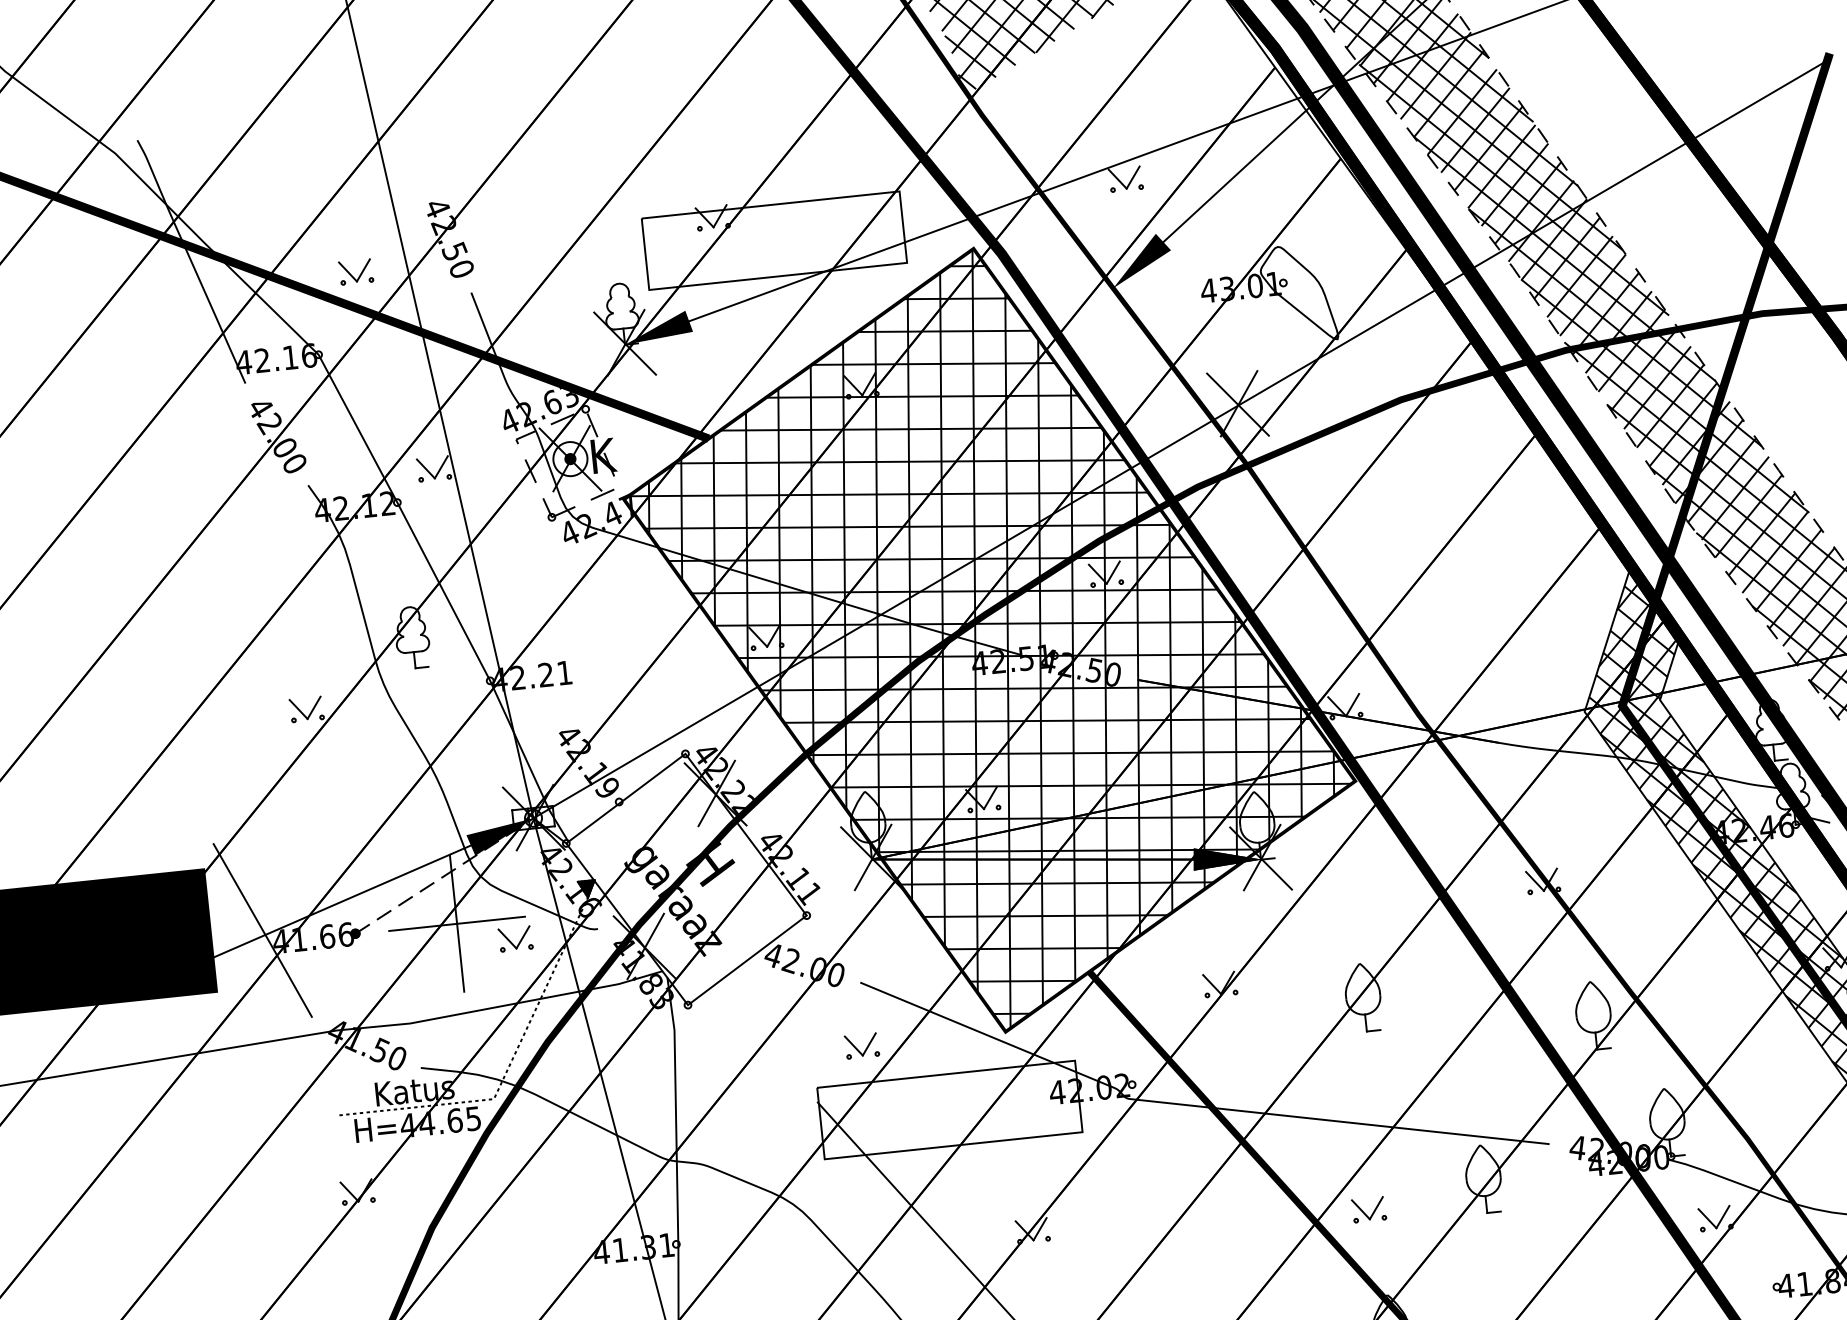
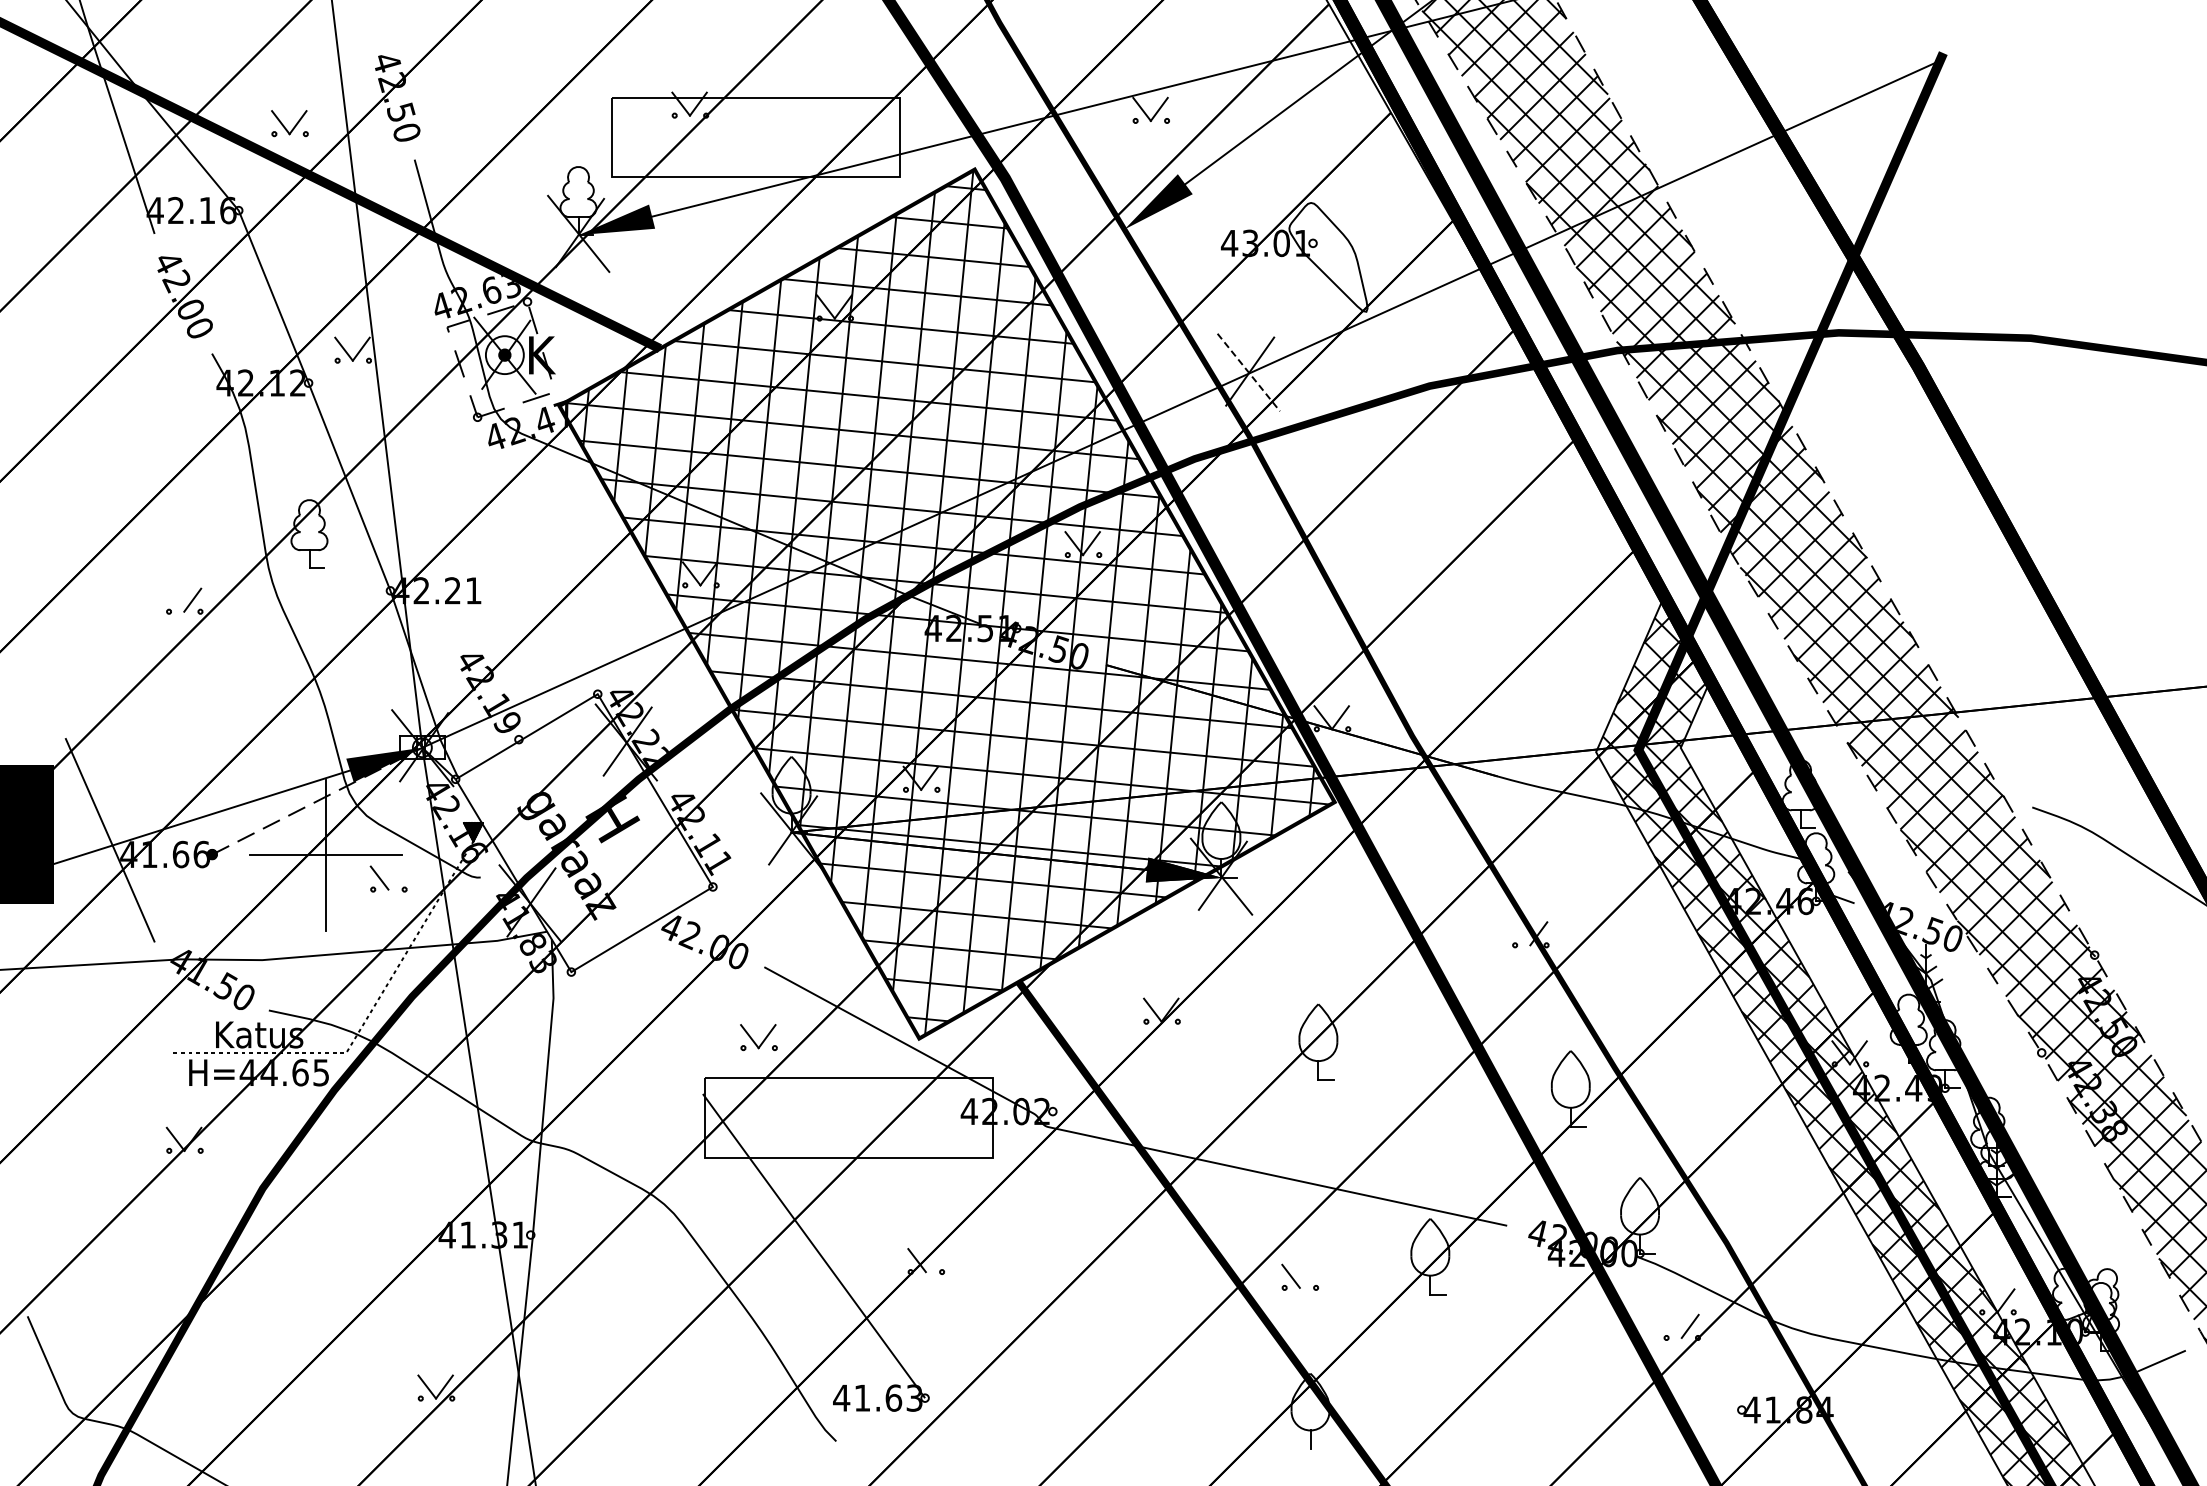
line: (1237, 404) -> (1248, 372), solid -> dashed
line: (298, 708) -> (175, 599), removed
line: (1534, 881) -> (1521, 933), removed
line: (522, 936) -> (396, 877), removed
line: (1375, 1207) -> (1307, 1275), removed
line: (1706, 1217) -> (1672, 1325), removed
line: (1039, 1229) -> (933, 1260), removed

